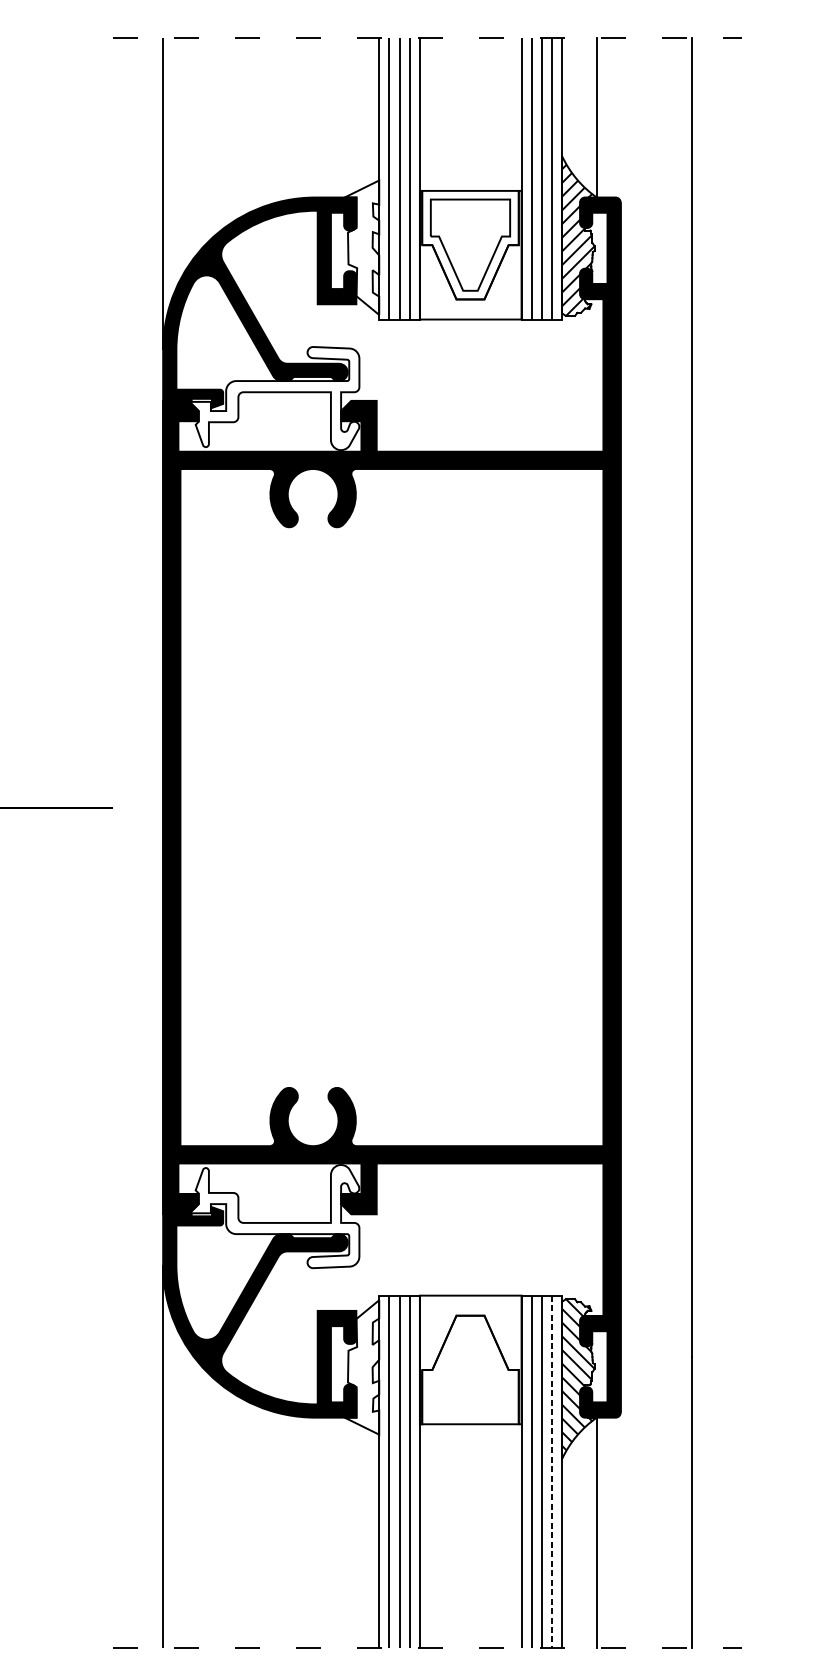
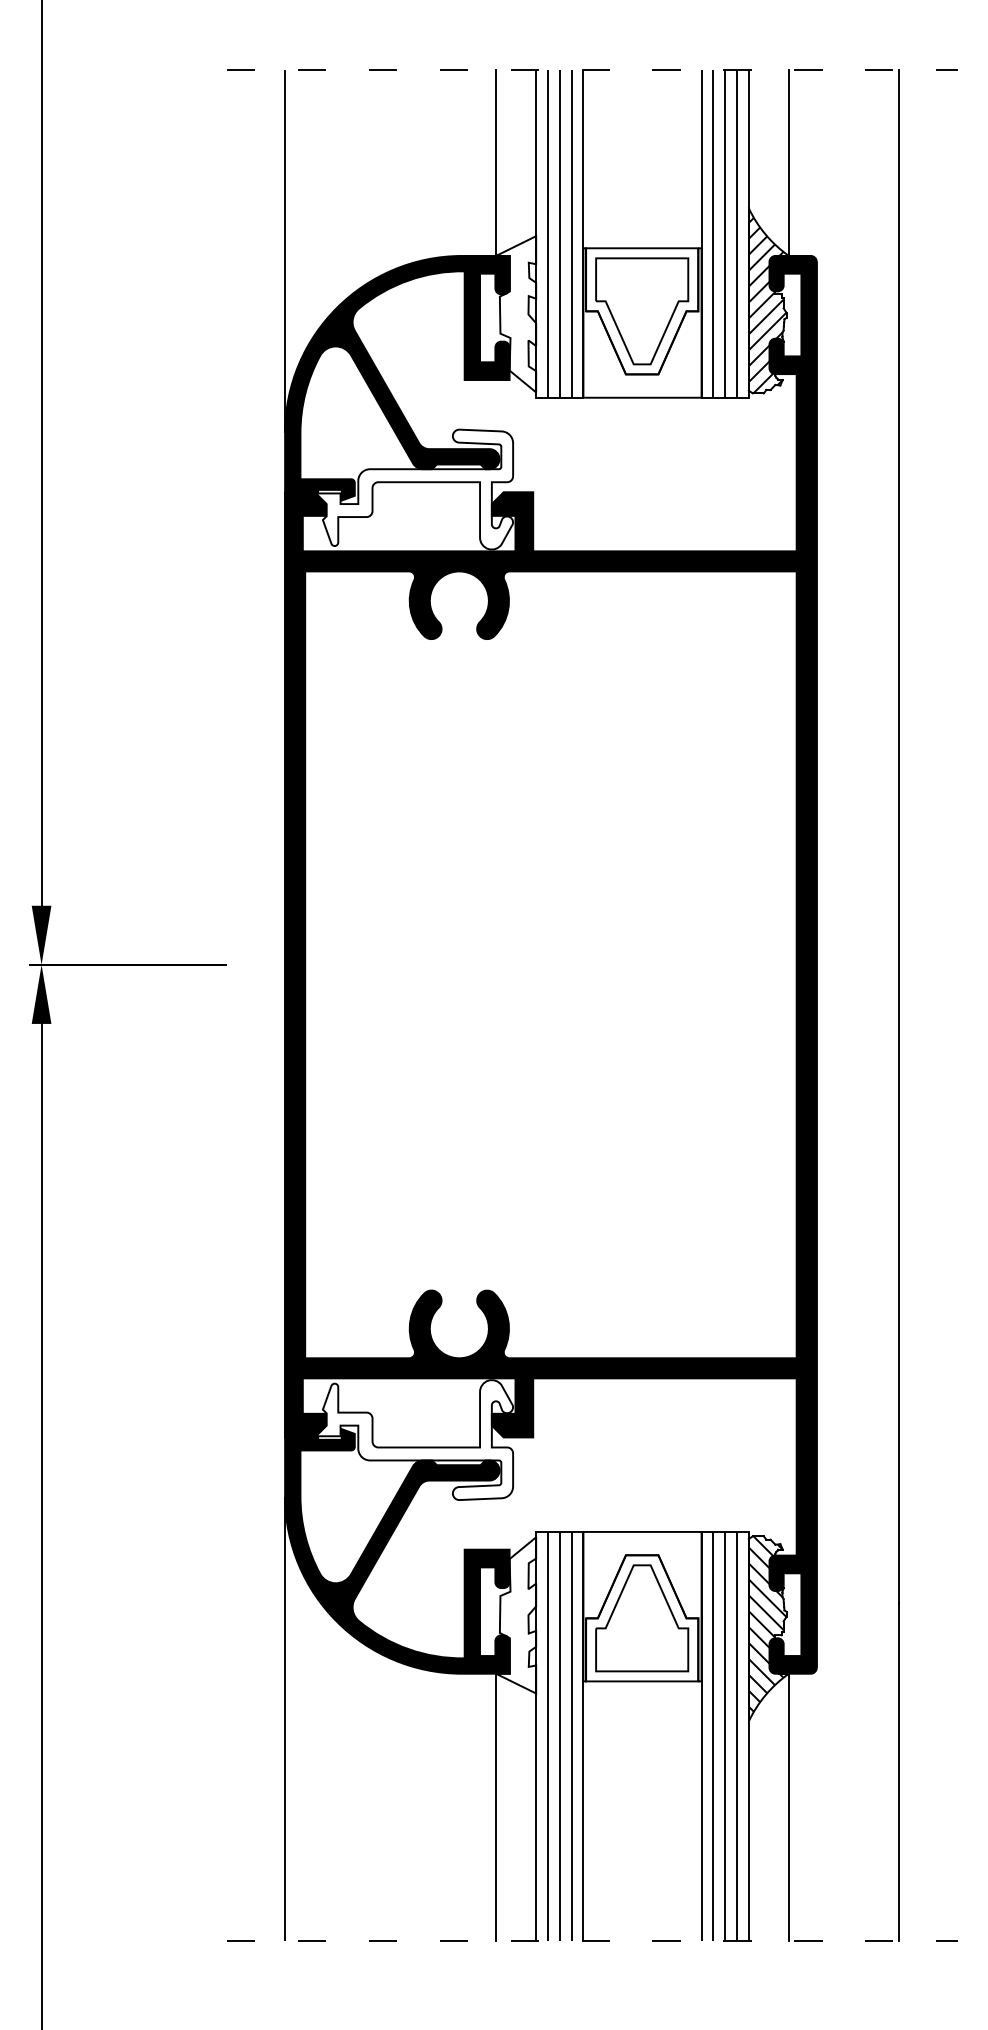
line: (345, 117) -> (496, 162), added
part: (470, 1370) -> (642, 1618), added
line: (552, 1471) -> (737, 1736), dashed -> solid
line: (345, 1532) -> (496, 1807), added

